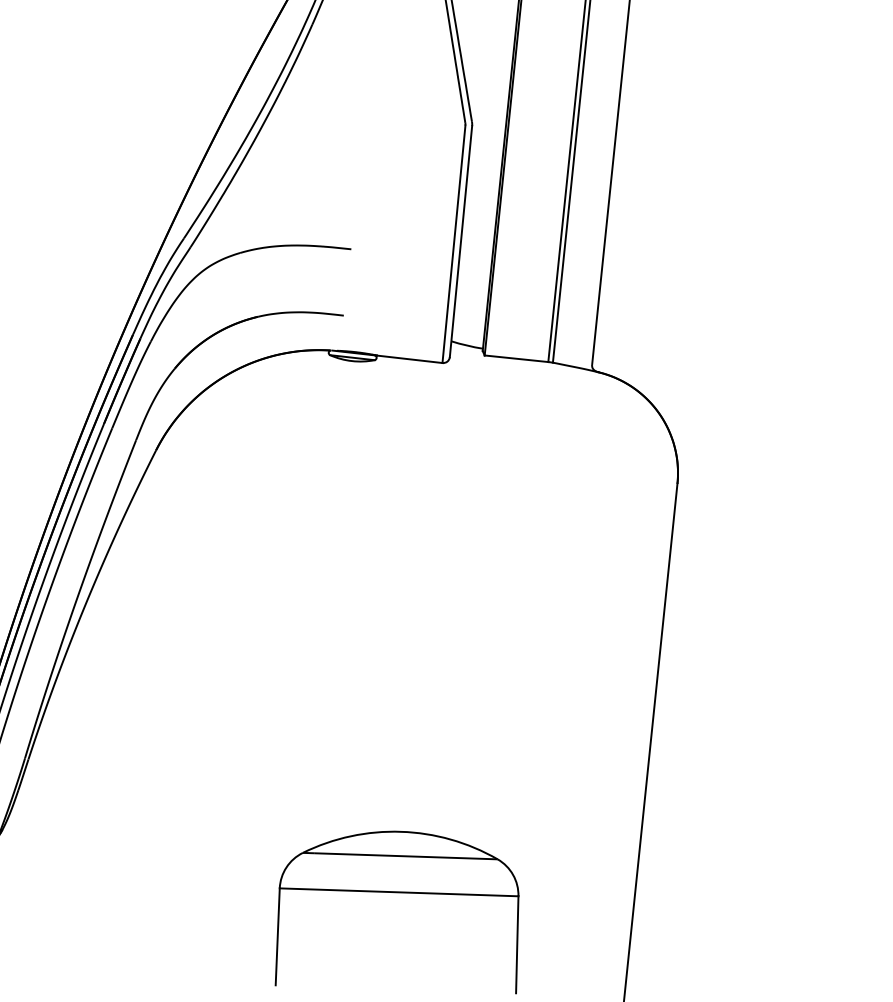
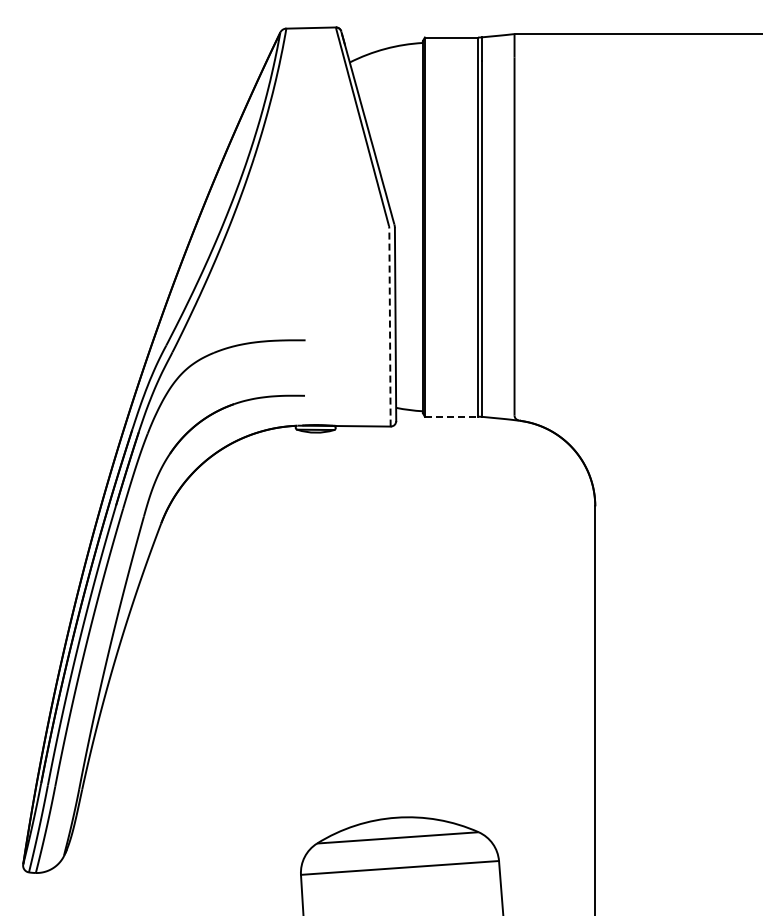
line: (453, 243) -> (389, 326), solid -> dashed
line: (516, 358) -> (451, 416), solid -> dashed

